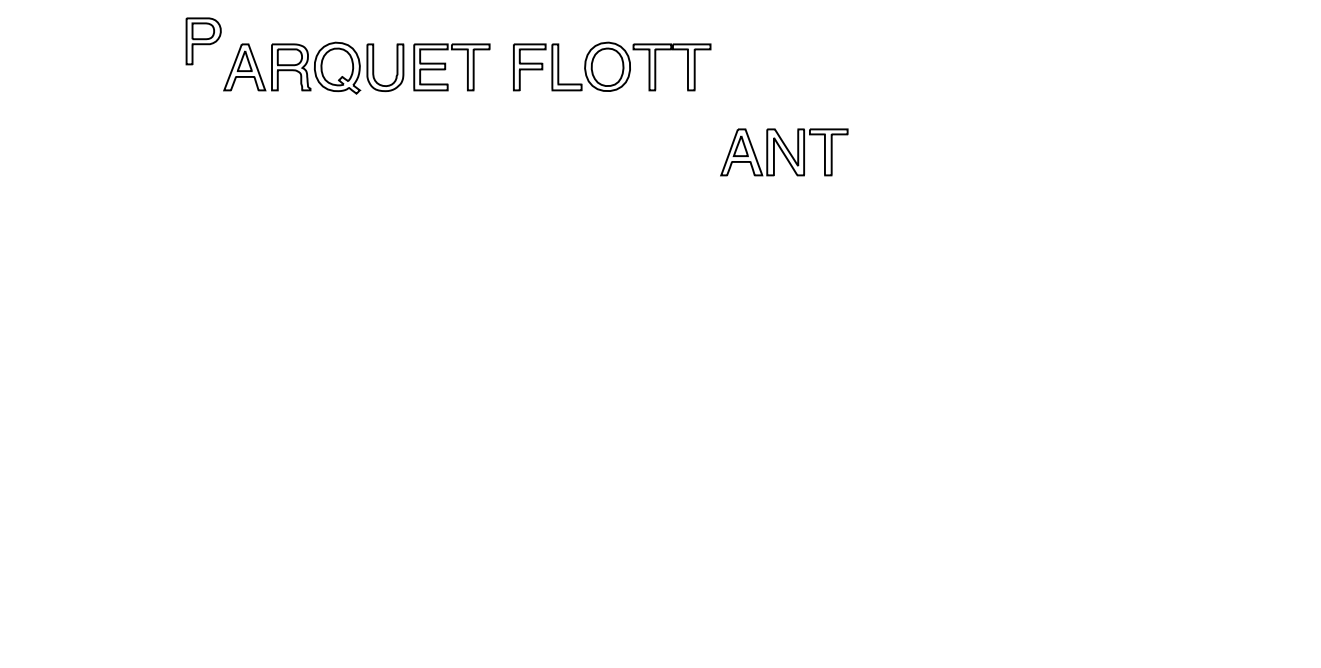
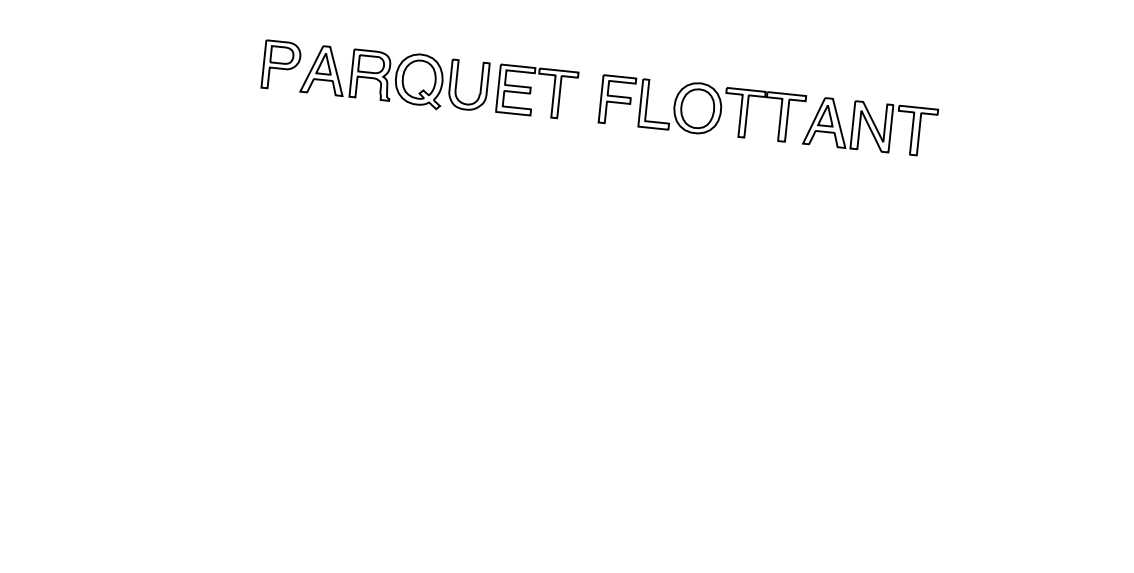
part: (203, 41) -> (281, 65), moved
part: (784, 152) -> (870, 126), moved

